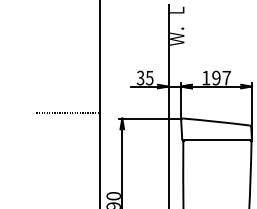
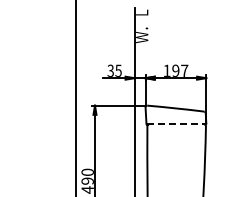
line: (68, 113) -> (48, 101), removed
line: (217, 140) -> (176, 124), solid -> dashed

